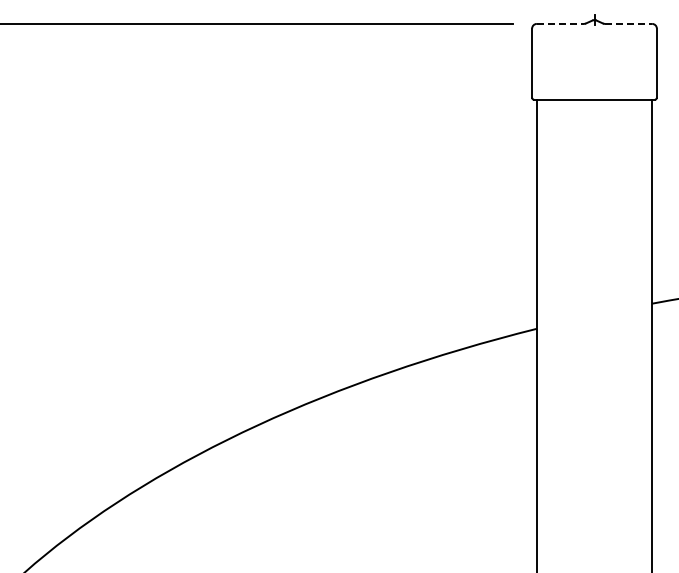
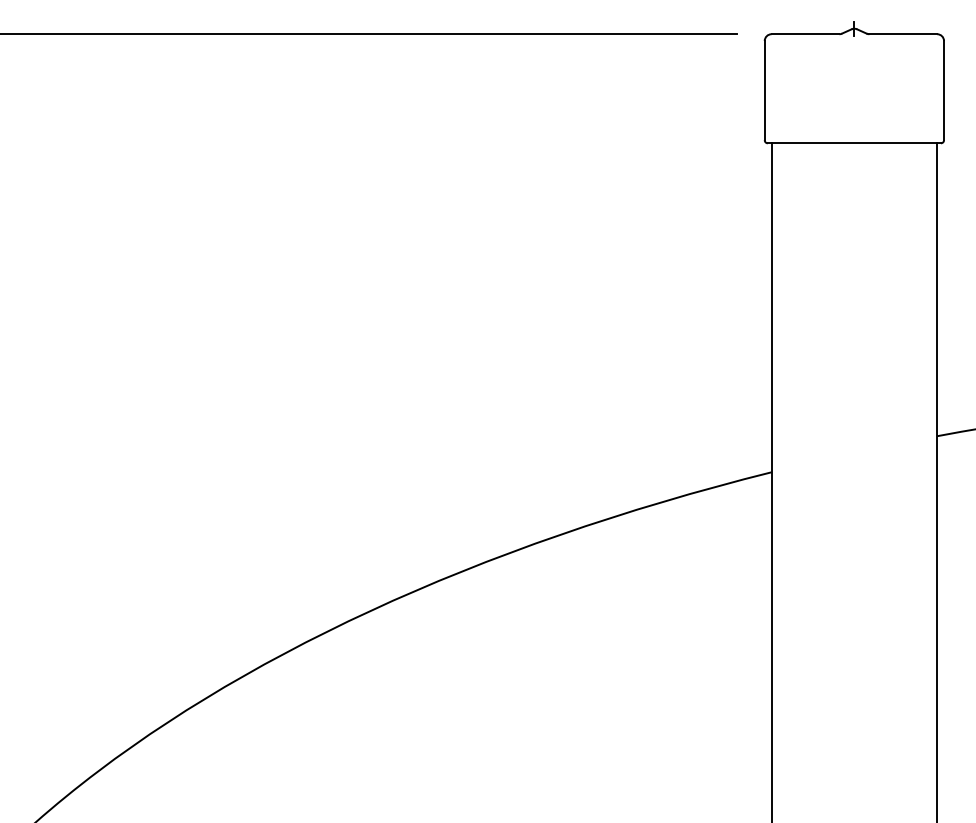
line: (560, 23) -> (805, 33), dashed -> solid
line: (628, 23) -> (903, 33), dashed -> solid

